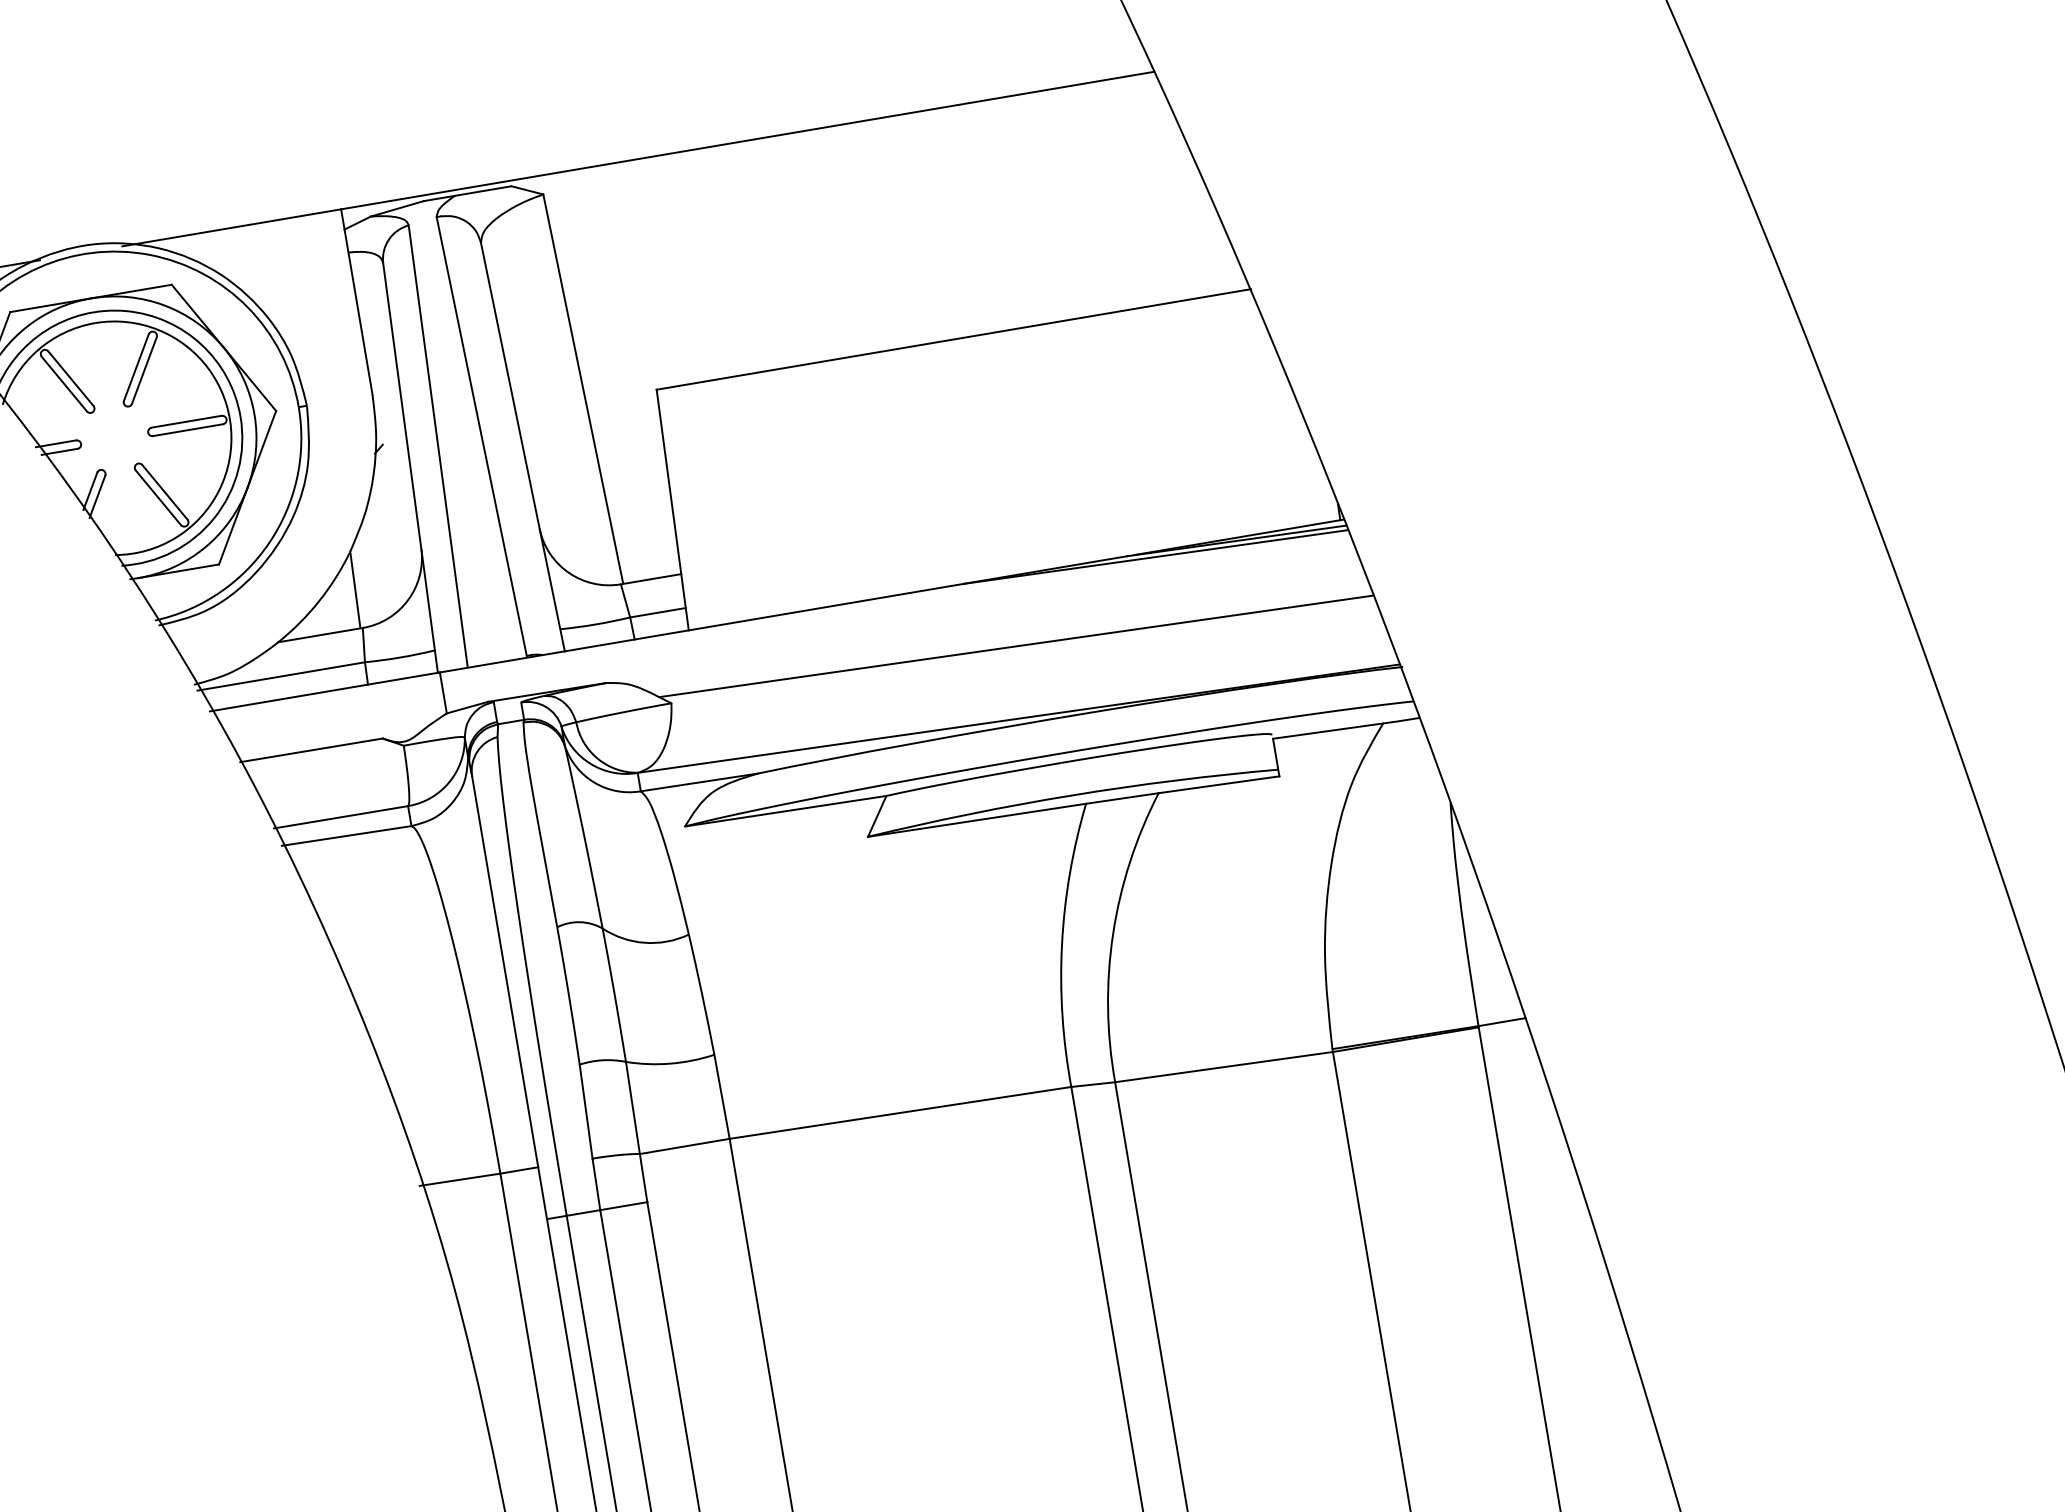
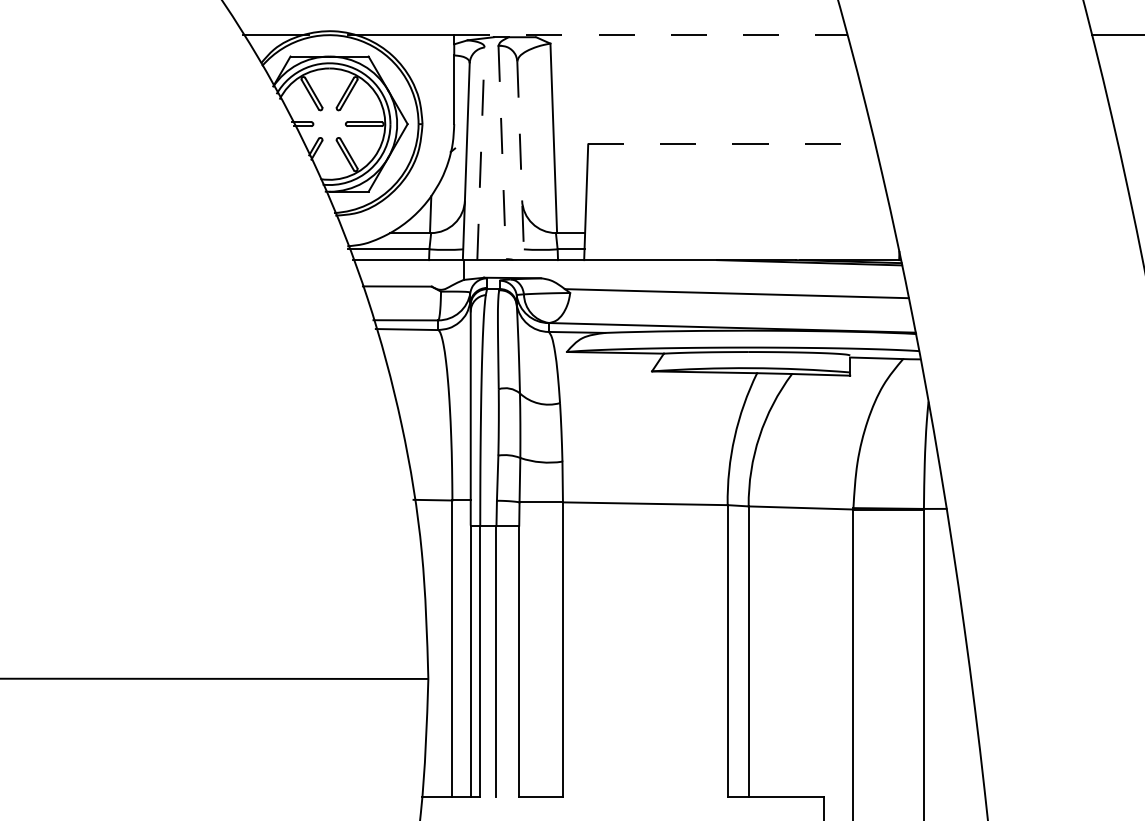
line: (747, 140) -> (650, 34), solid -> dashed
line: (953, 339) -> (731, 144), solid -> dashed
line: (482, 436) -> (502, 152), solid -> dashed
line: (439, 445) -> (481, 153), solid -> dashed
line: (522, 448) -> (520, 161), solid -> dashed

